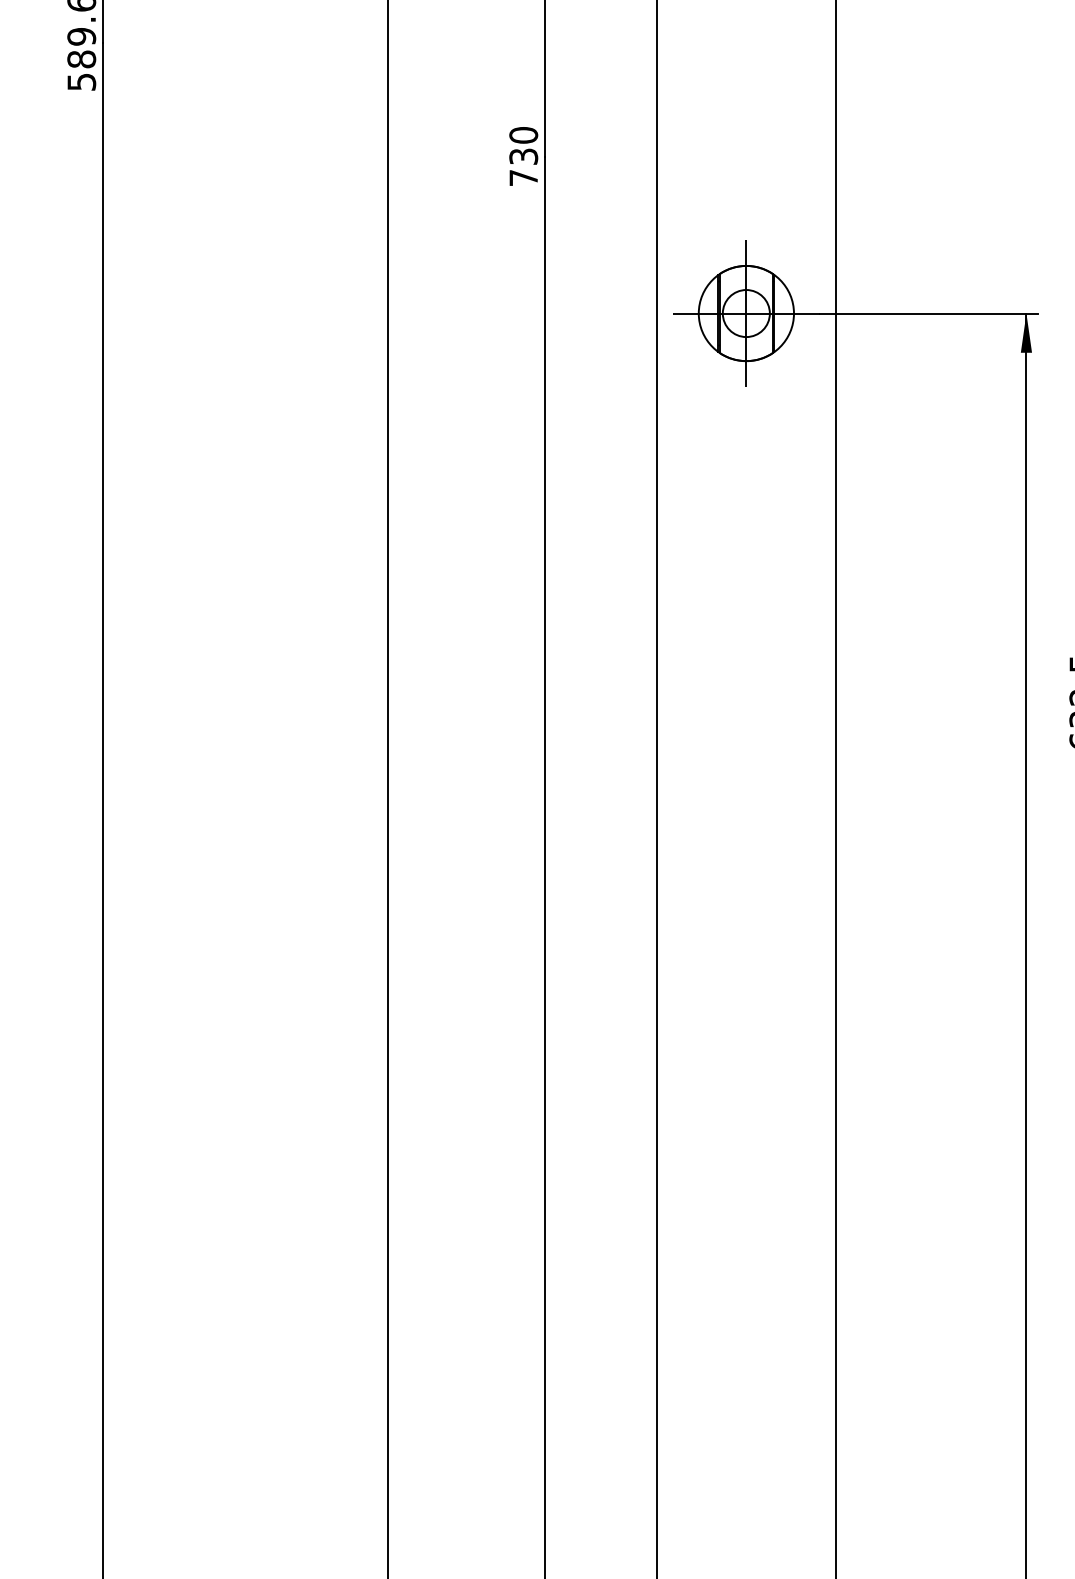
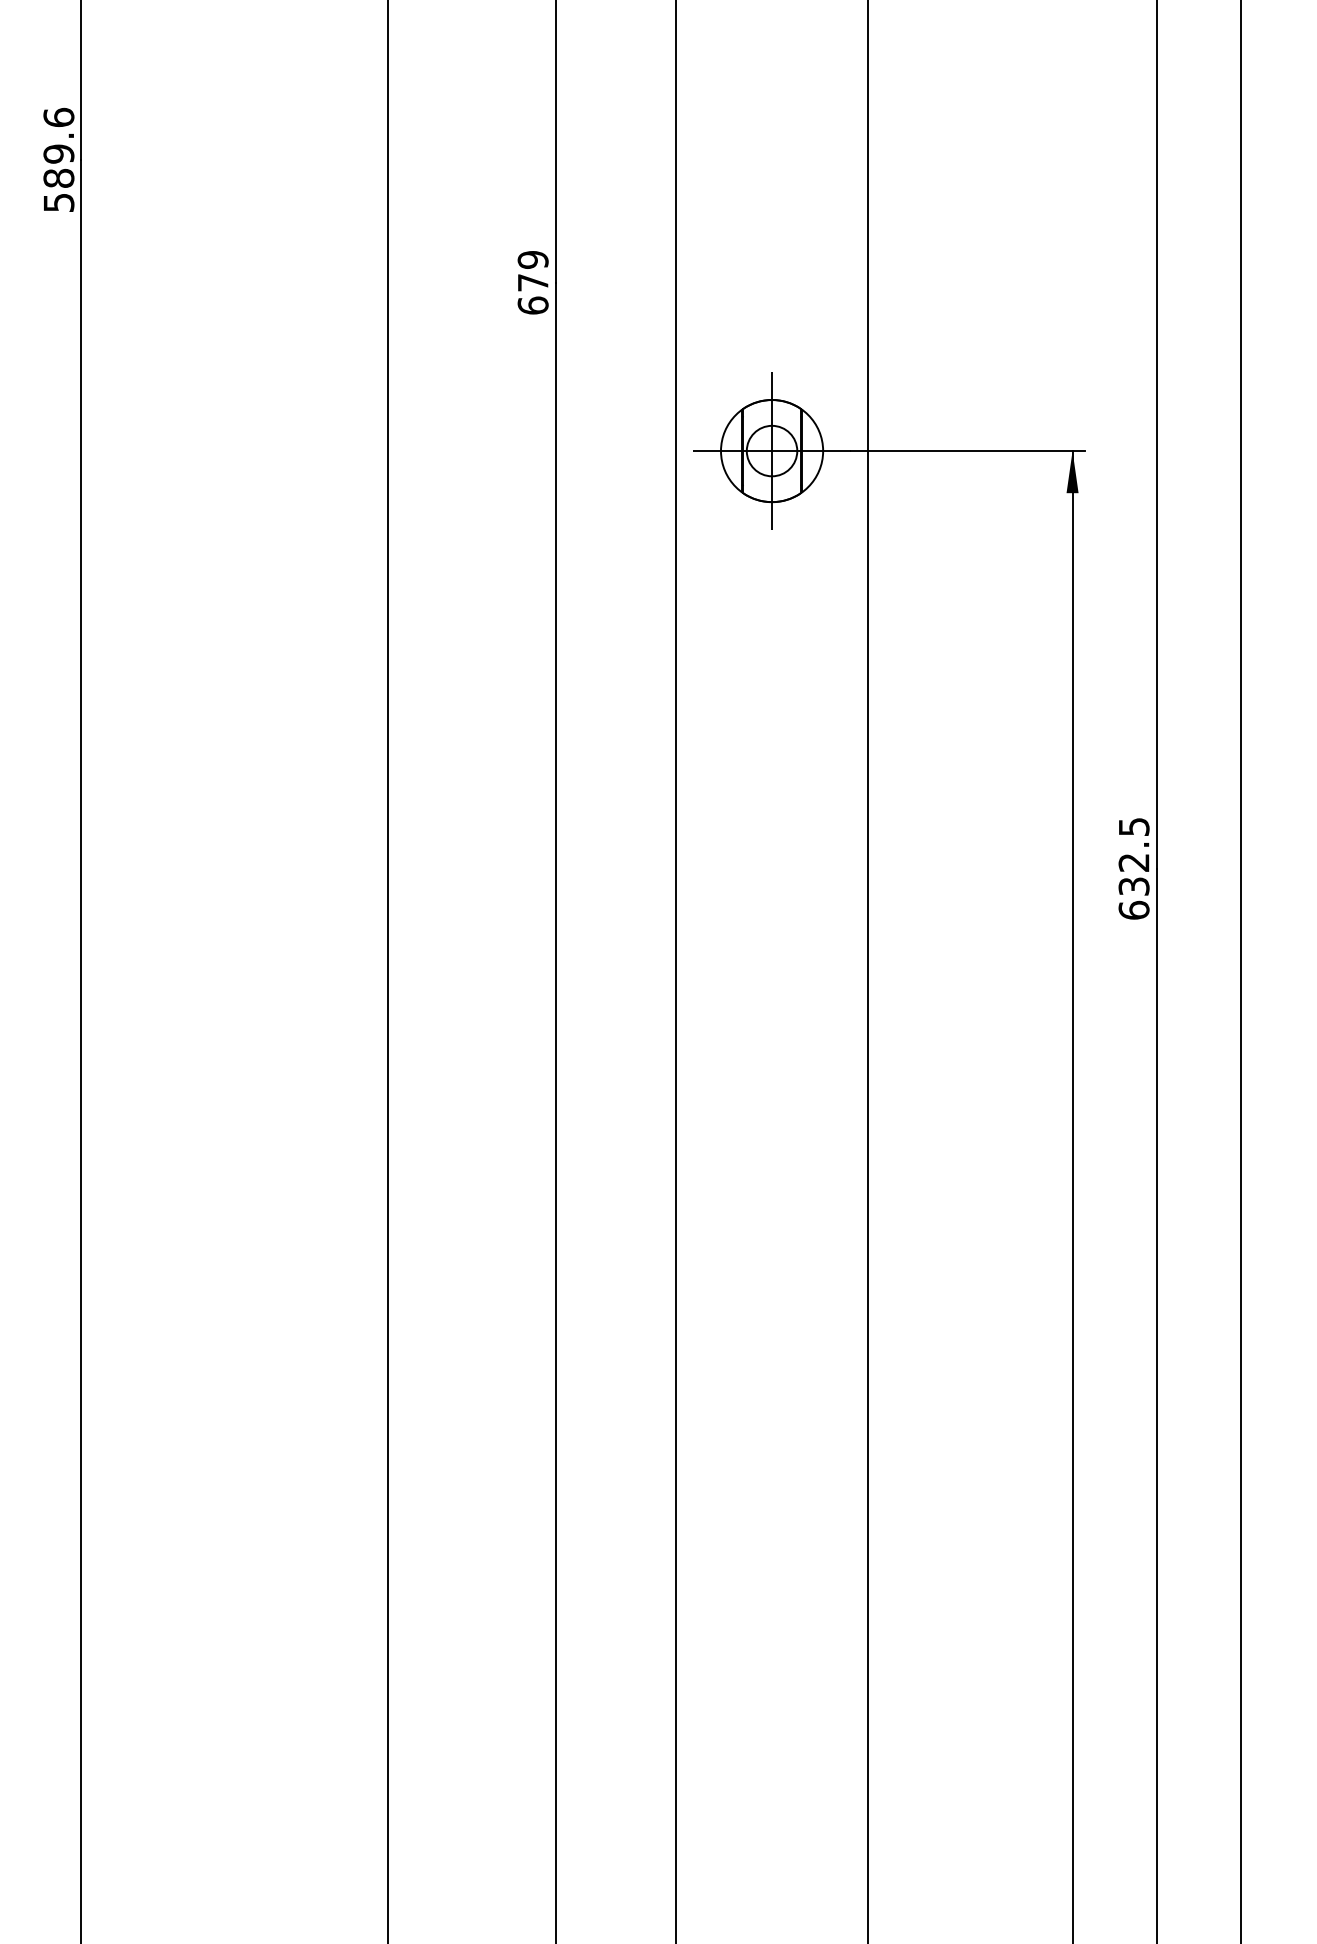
text: (523, 156) -> (532, 282), 730 -> 679

